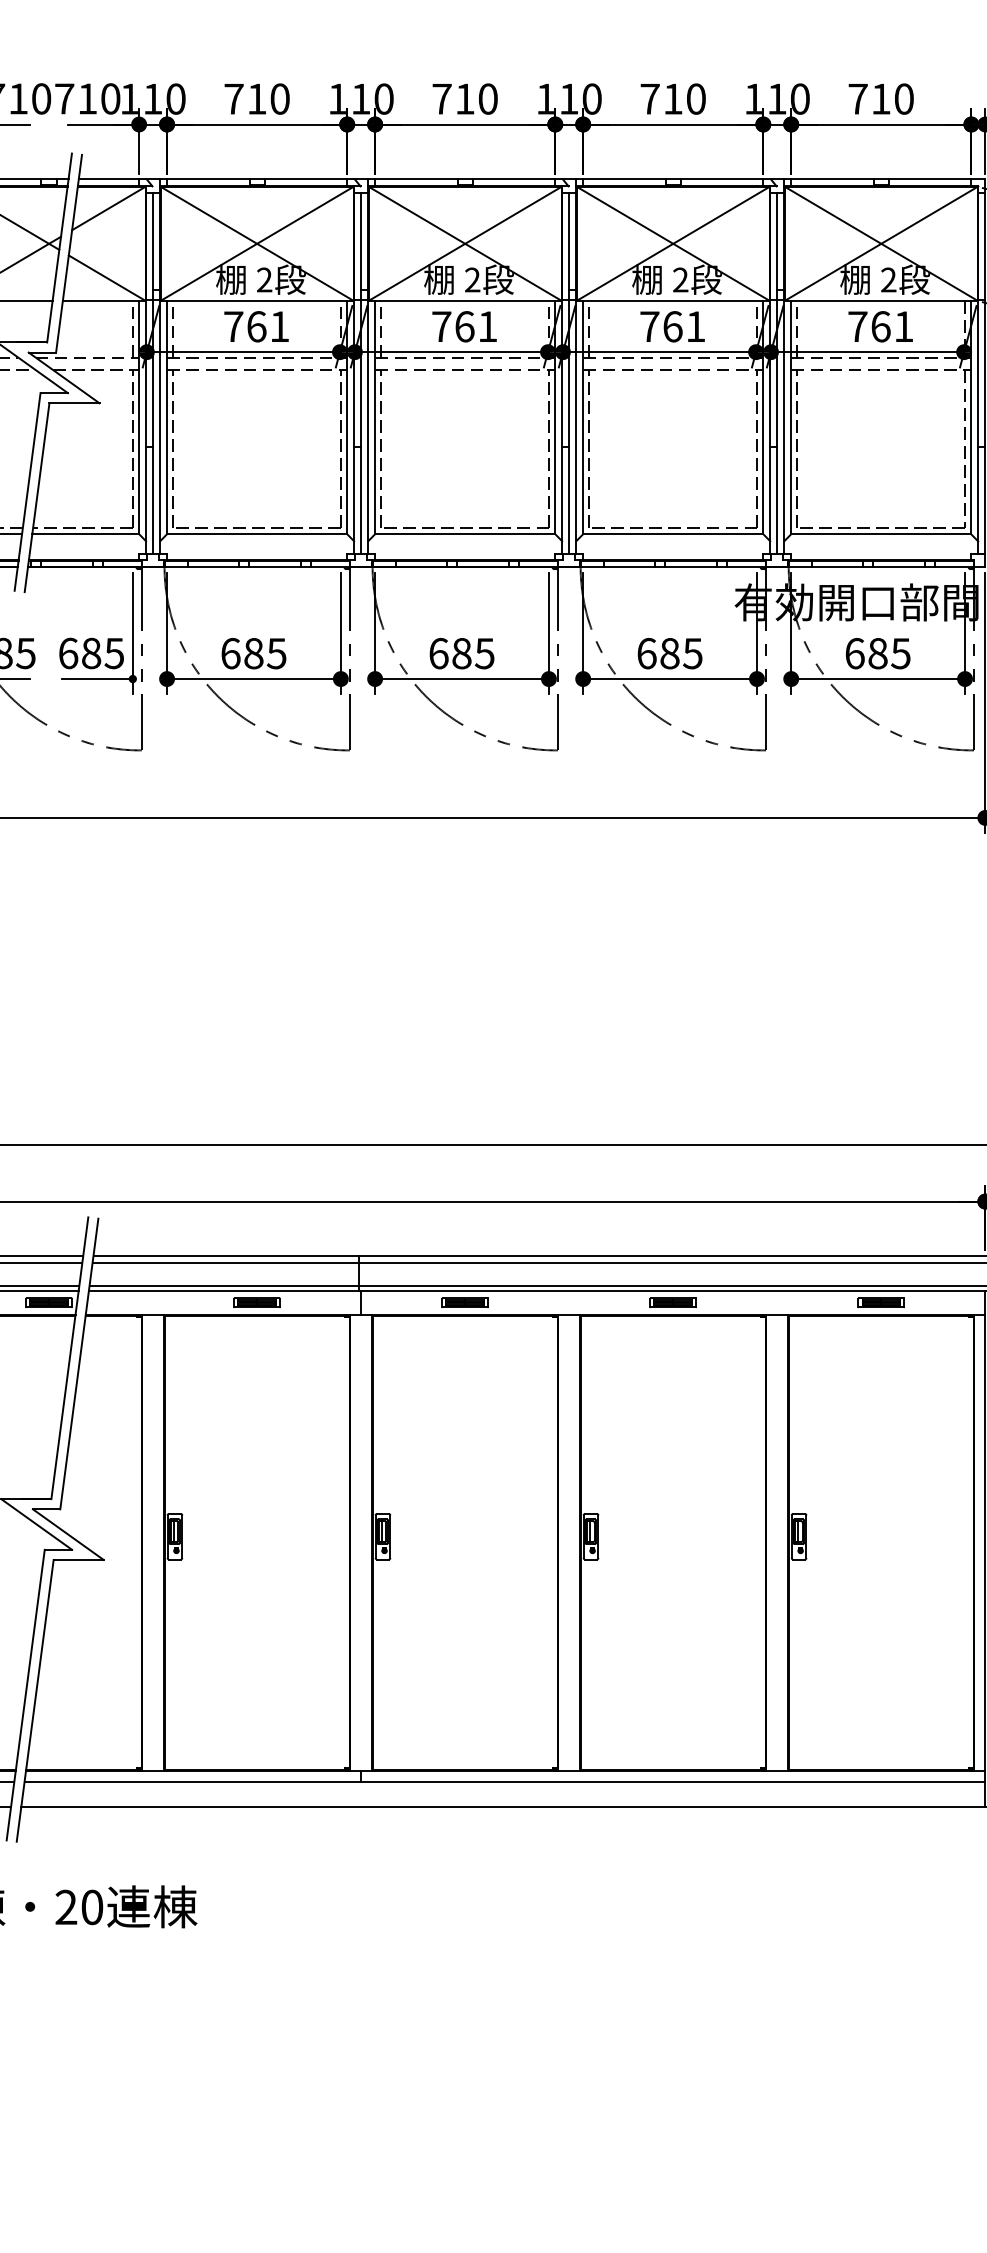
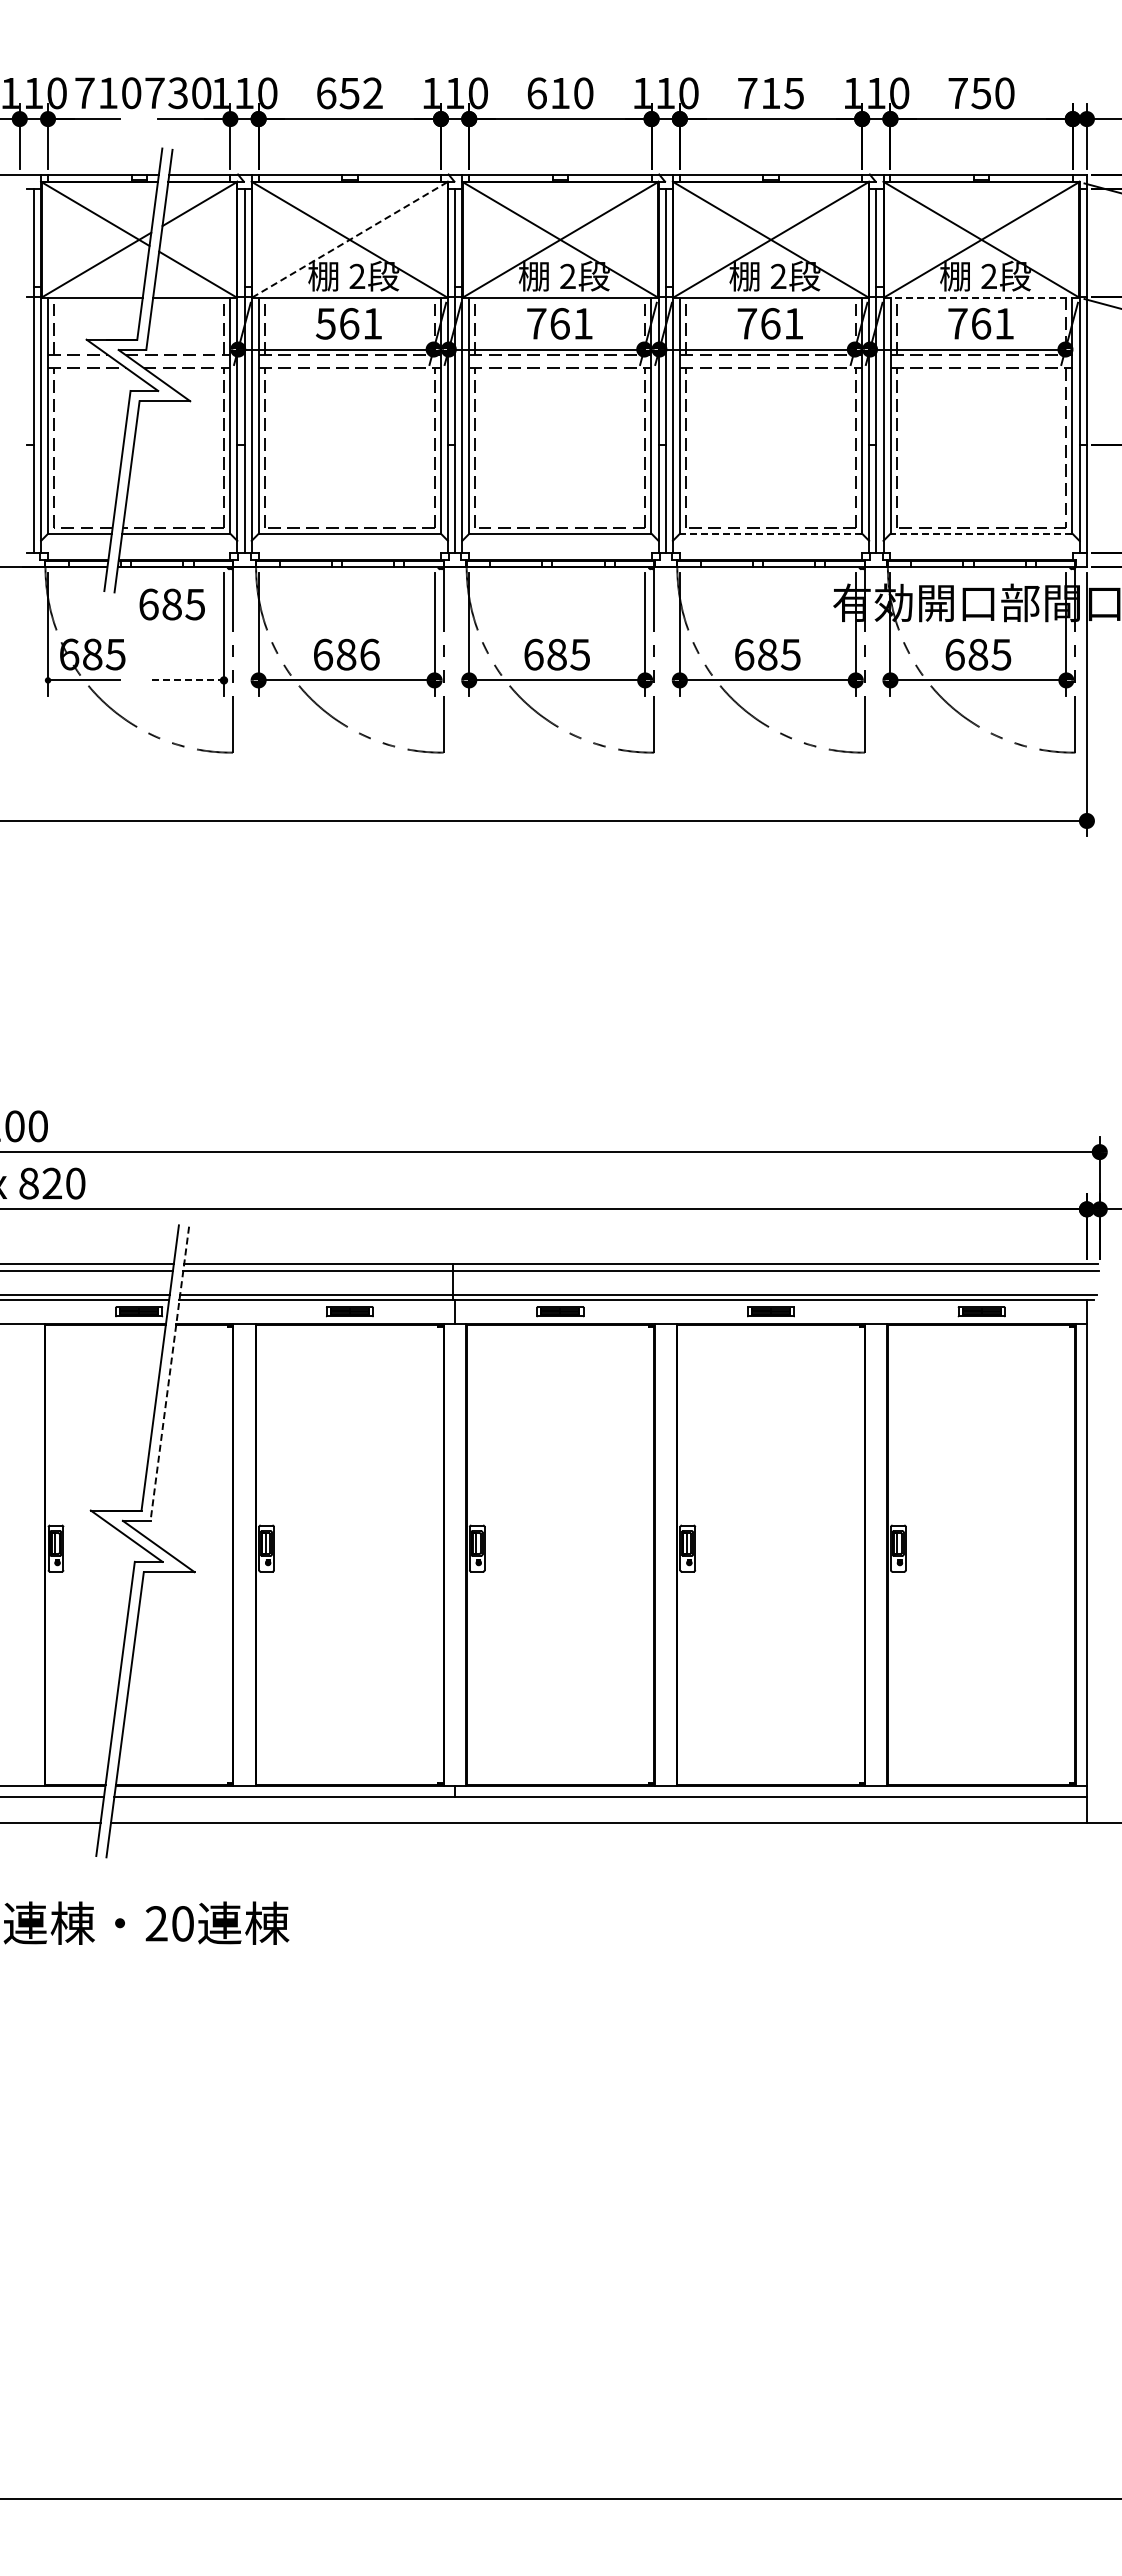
text: (86, 99) -> (177, 93), 710 -> 730
text: (256, 99) -> (349, 93), 710 -> 652
text: (441, 99) -> (536, 93), 710 -> 610
text: (695, 99) -> (793, 93), 710 -> 715
text: (880, 99) -> (980, 93), 710 -> 750
line: (256, 243) -> (349, 239), solid -> dashed
line: (881, 300) -> (981, 297), solid -> dashed
text: (233, 326) -> (325, 323), 761 -> 561
line: (672, 533) -> (770, 533), solid -> dashed
line: (881, 533) -> (981, 533), solid -> dashed
text: (90, 653) -> (171, 604), moved
text: (276, 653) -> (369, 654), 685 -> 686
line: (97, 679) -> (188, 680), solid -> dashed
line: (79, 1364) -> (169, 1374), solid -> dashed

